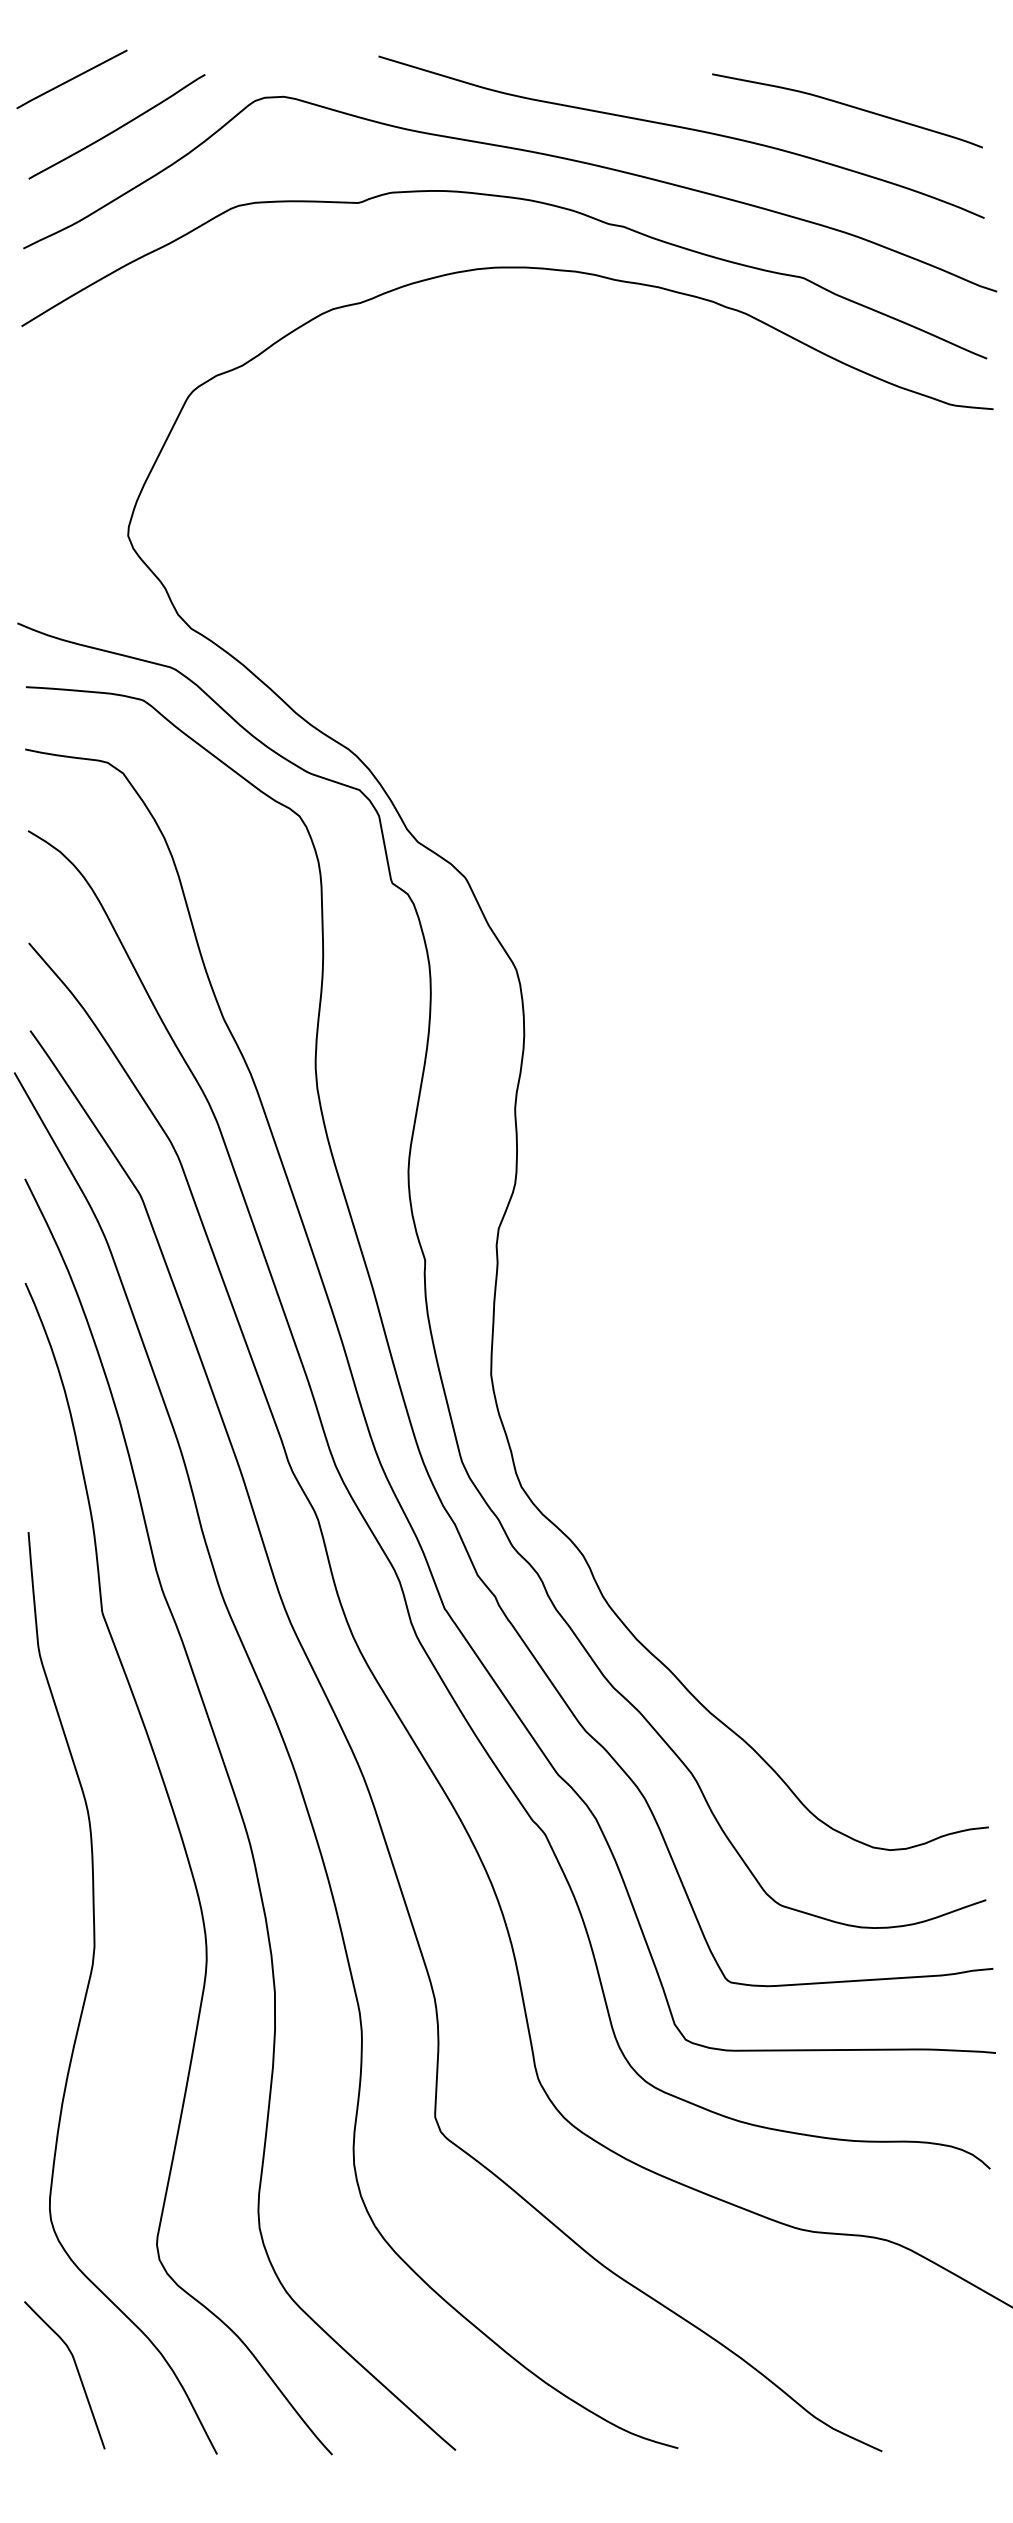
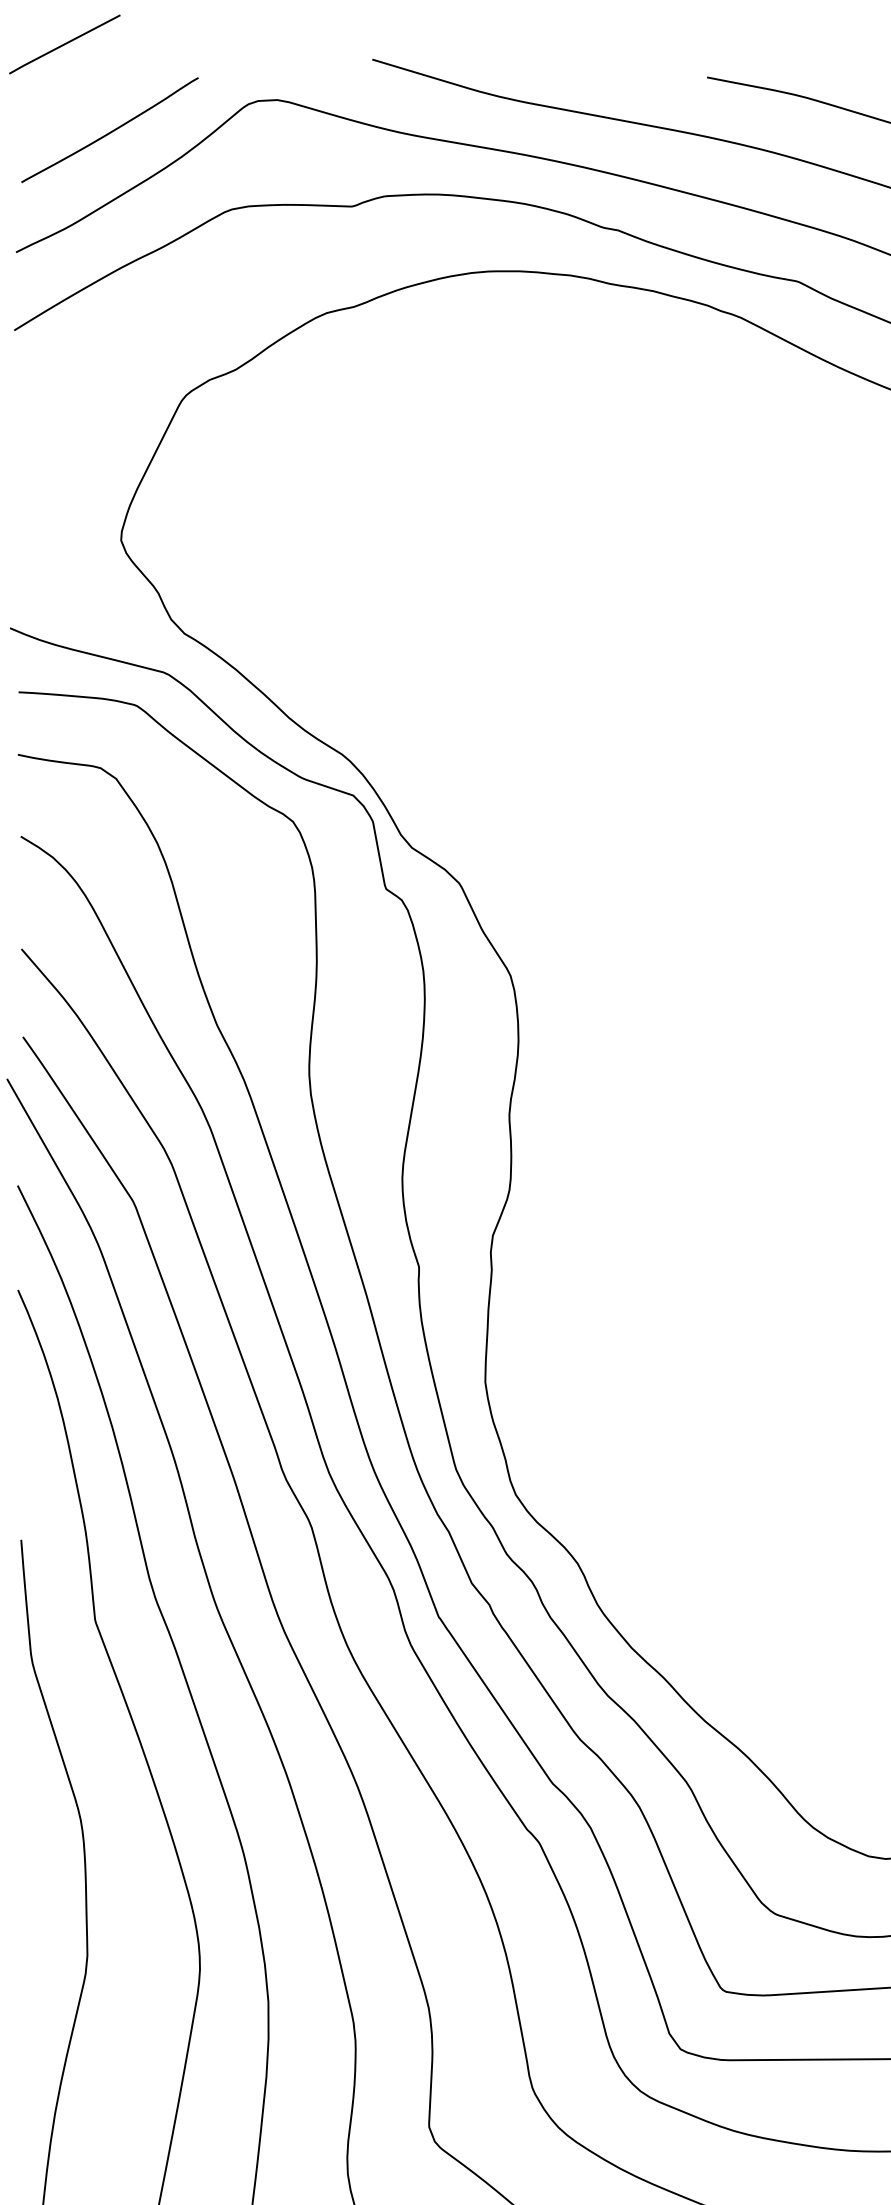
line: (71, 79) -> (64, 44), moved

